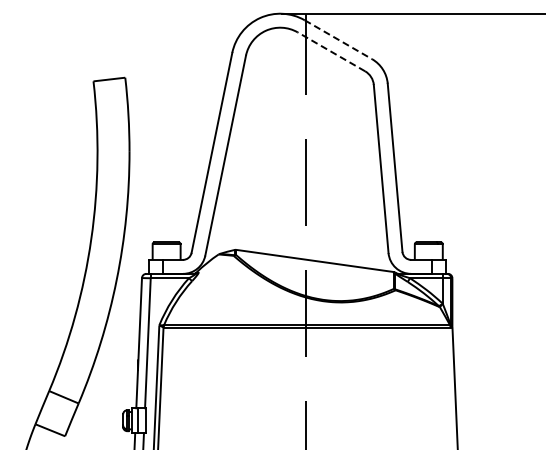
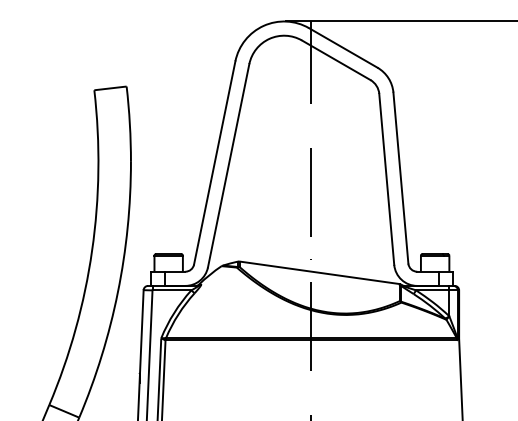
line: (338, 39) -> (343, 47), dashed -> solid
line: (331, 51) -> (336, 59), dashed -> solid

